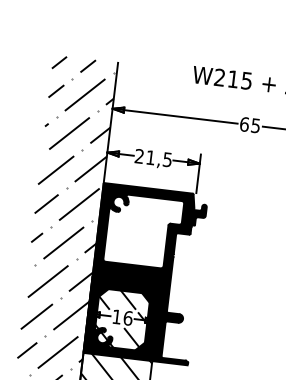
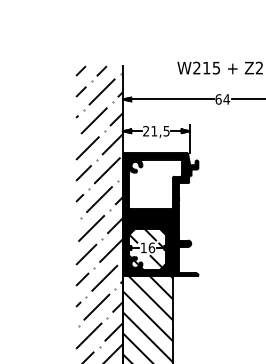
text: (255, 125) -> (226, 99), 65 -> 64

